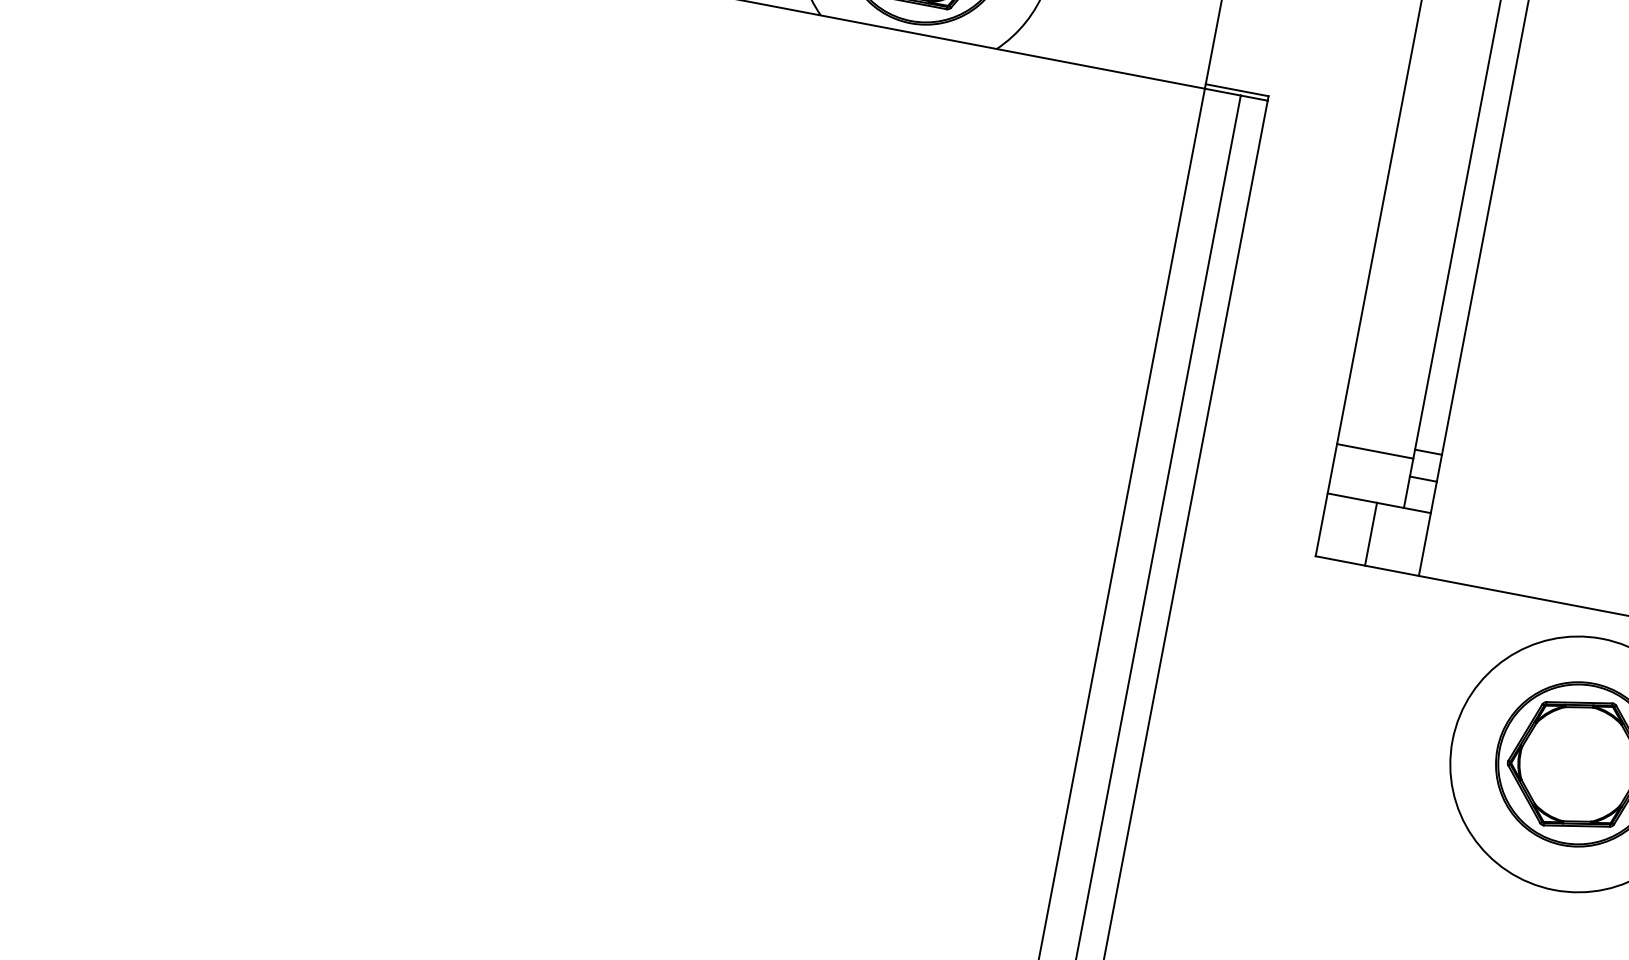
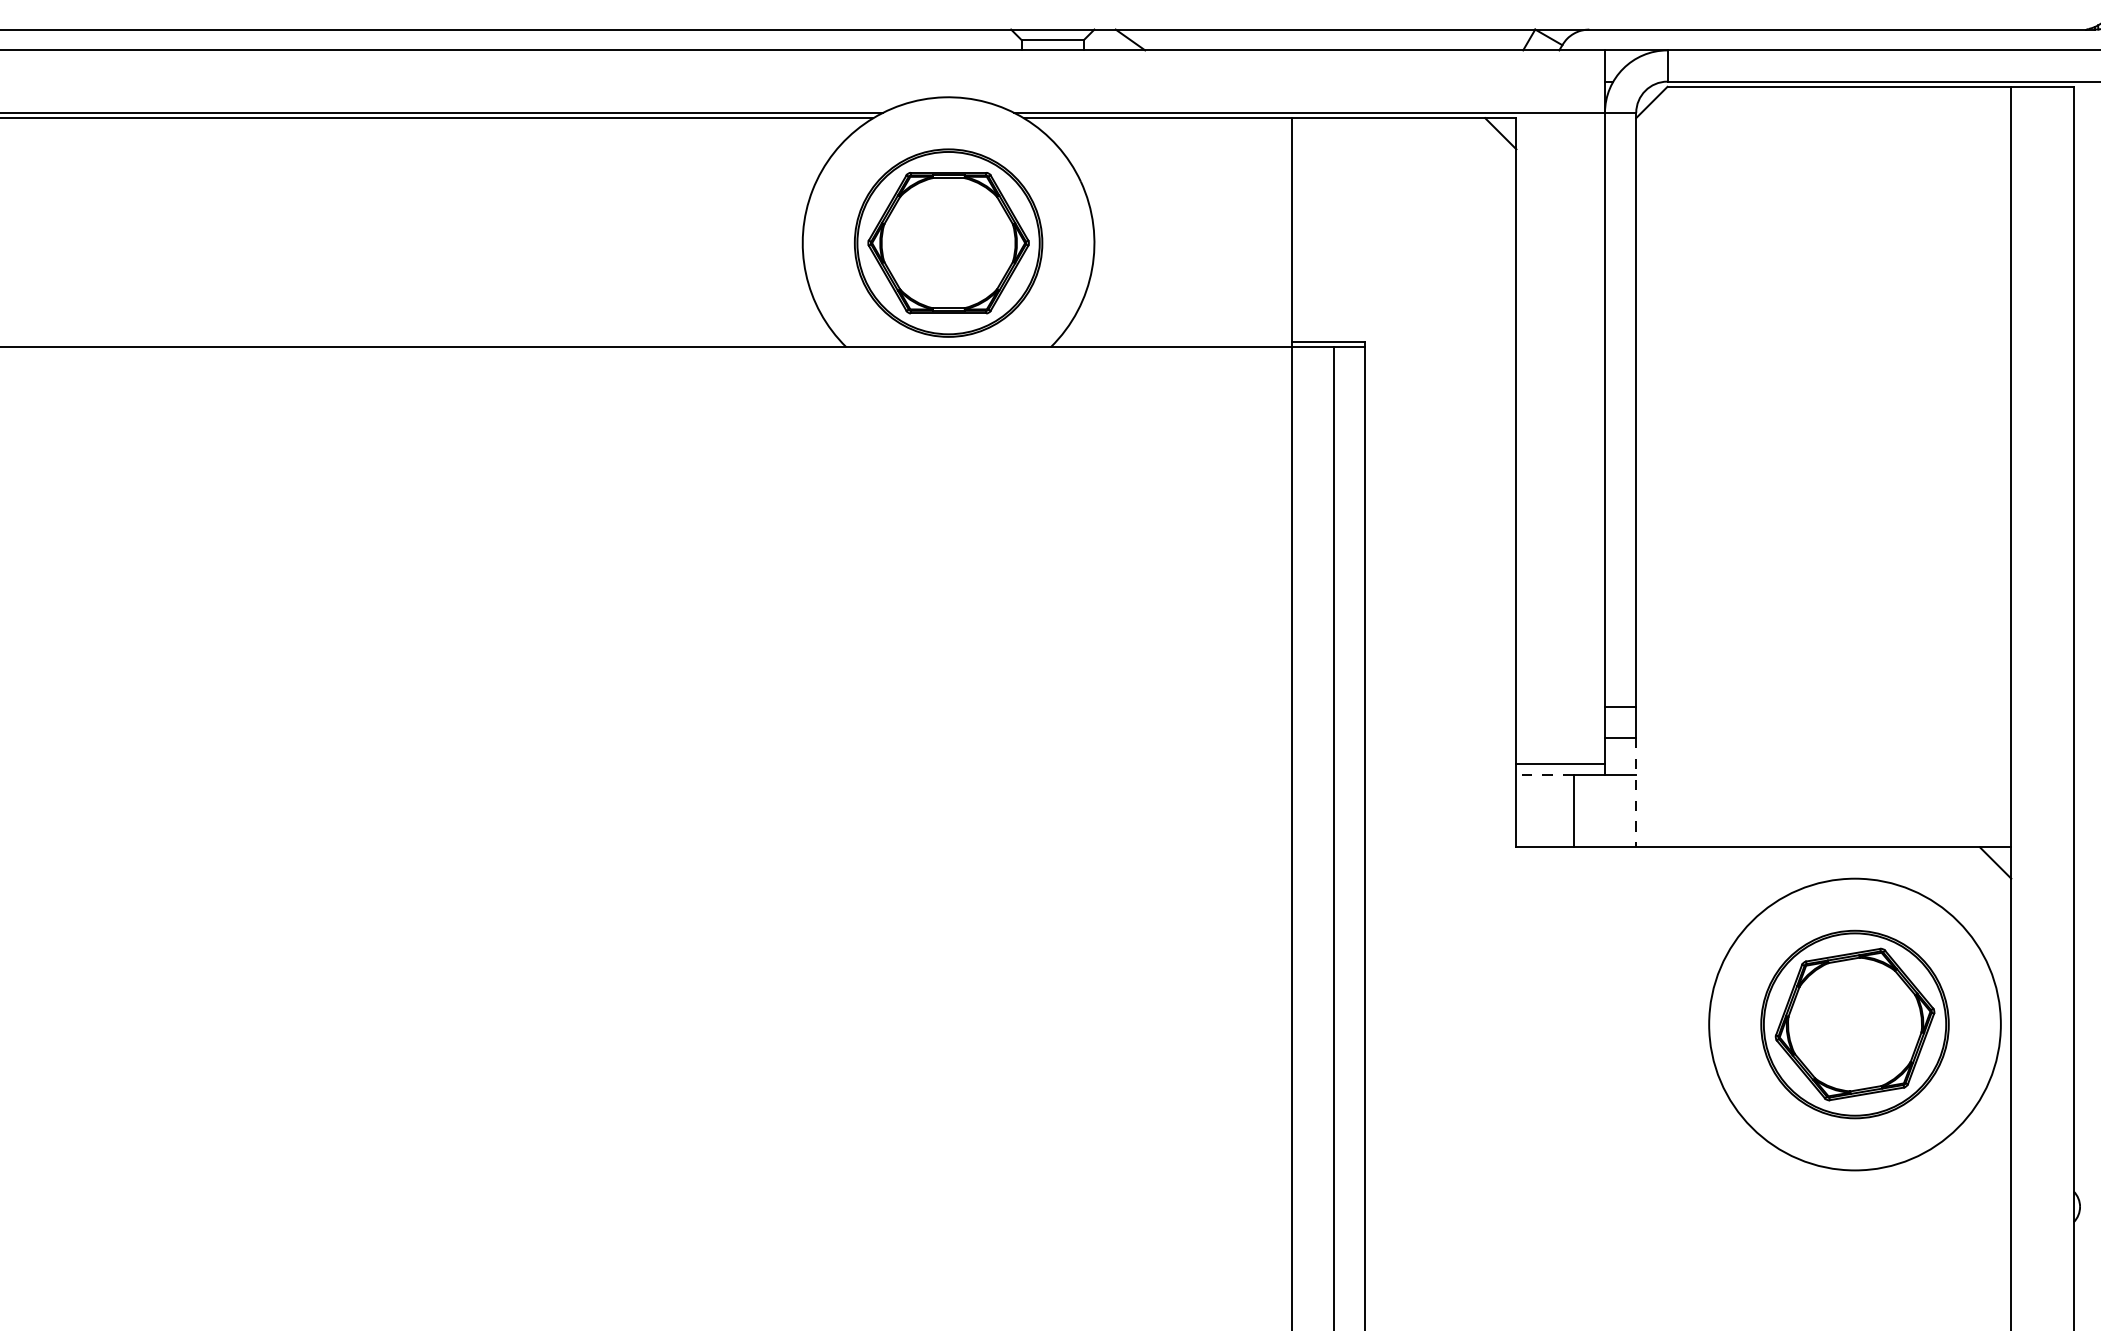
line: (1374, 451) -> (1560, 764), moved
line: (1352, 498) -> (1545, 774), solid -> dashed
line: (1428, 528) -> (1636, 792), solid -> dashed

